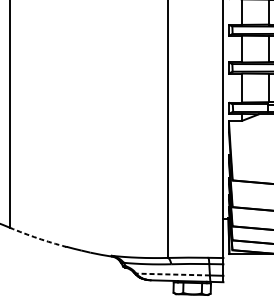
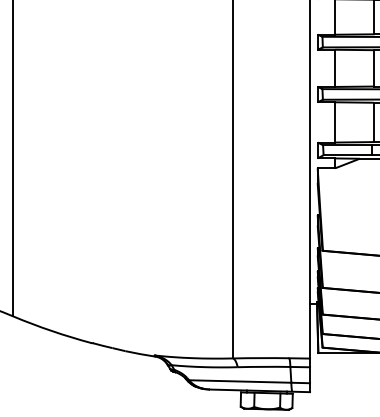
arc: (37, 238) -> (51, 331), dashed -> solid
line: (172, 274) -> (239, 381), dashed -> solid

